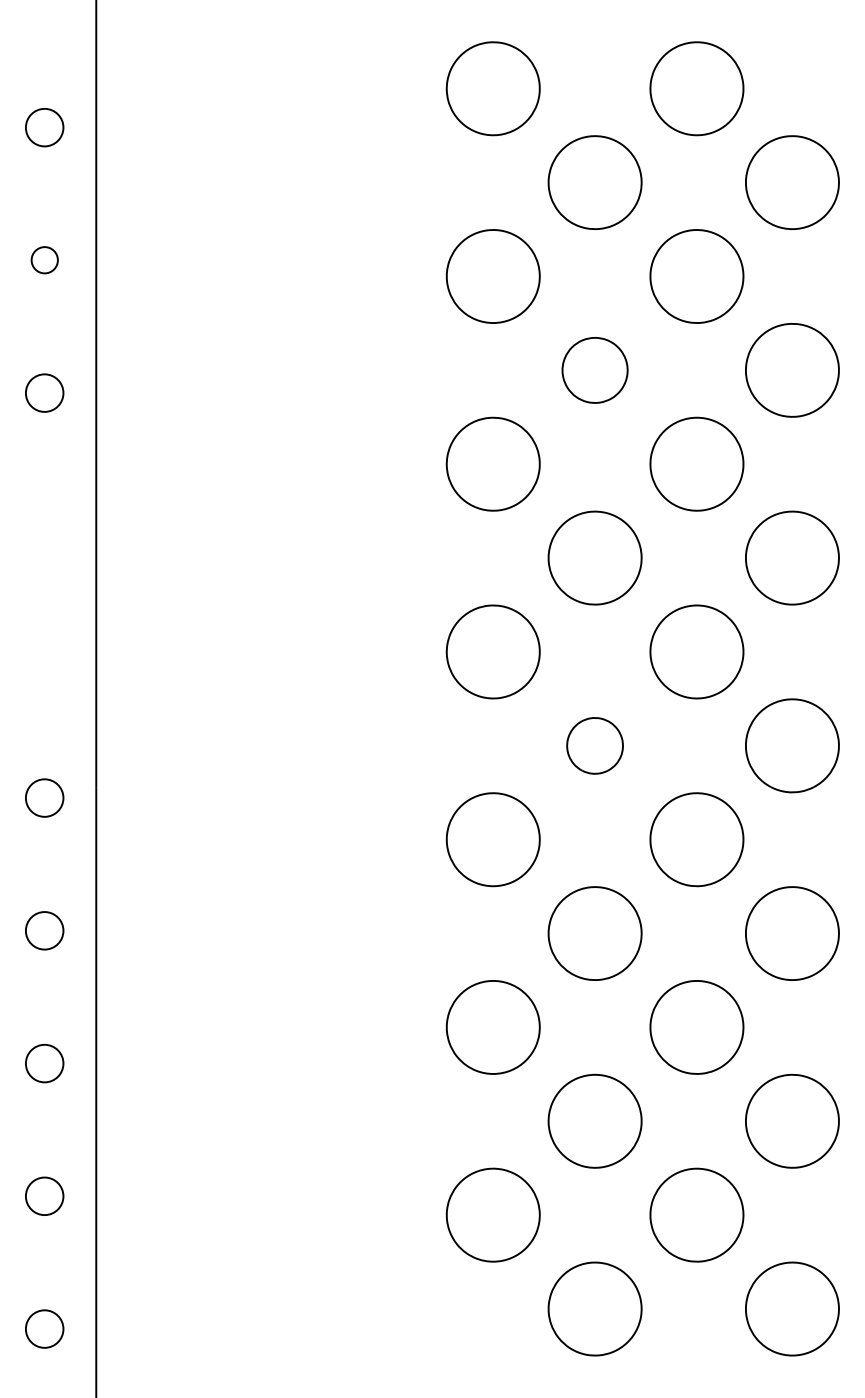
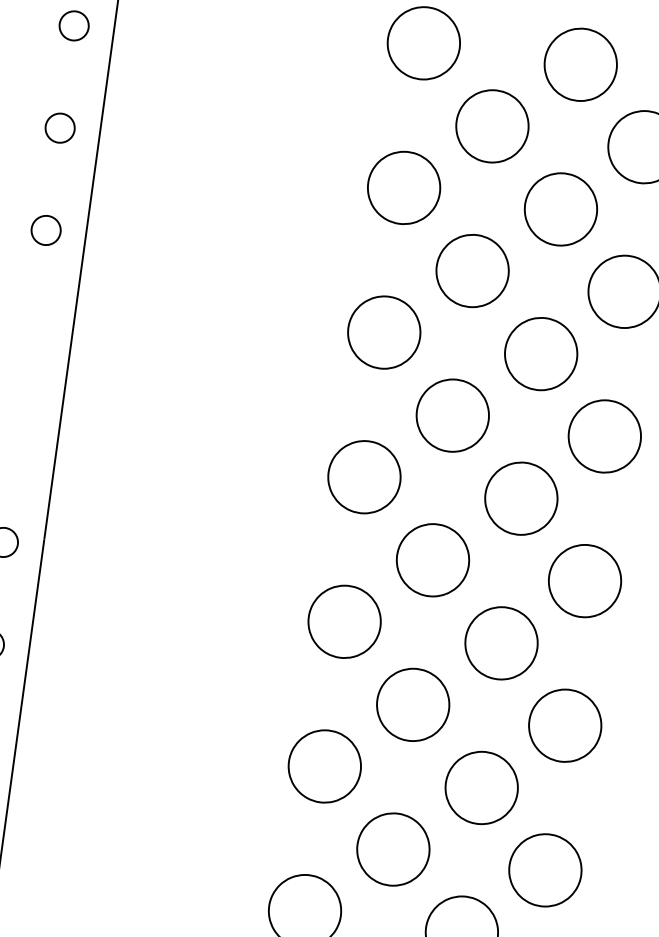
circle: (44, 259) -> (60, 127), size x1.43
part: (594, 370) -> (472, 271), size x1.43
part: (594, 745) -> (432, 559), size x1.67

